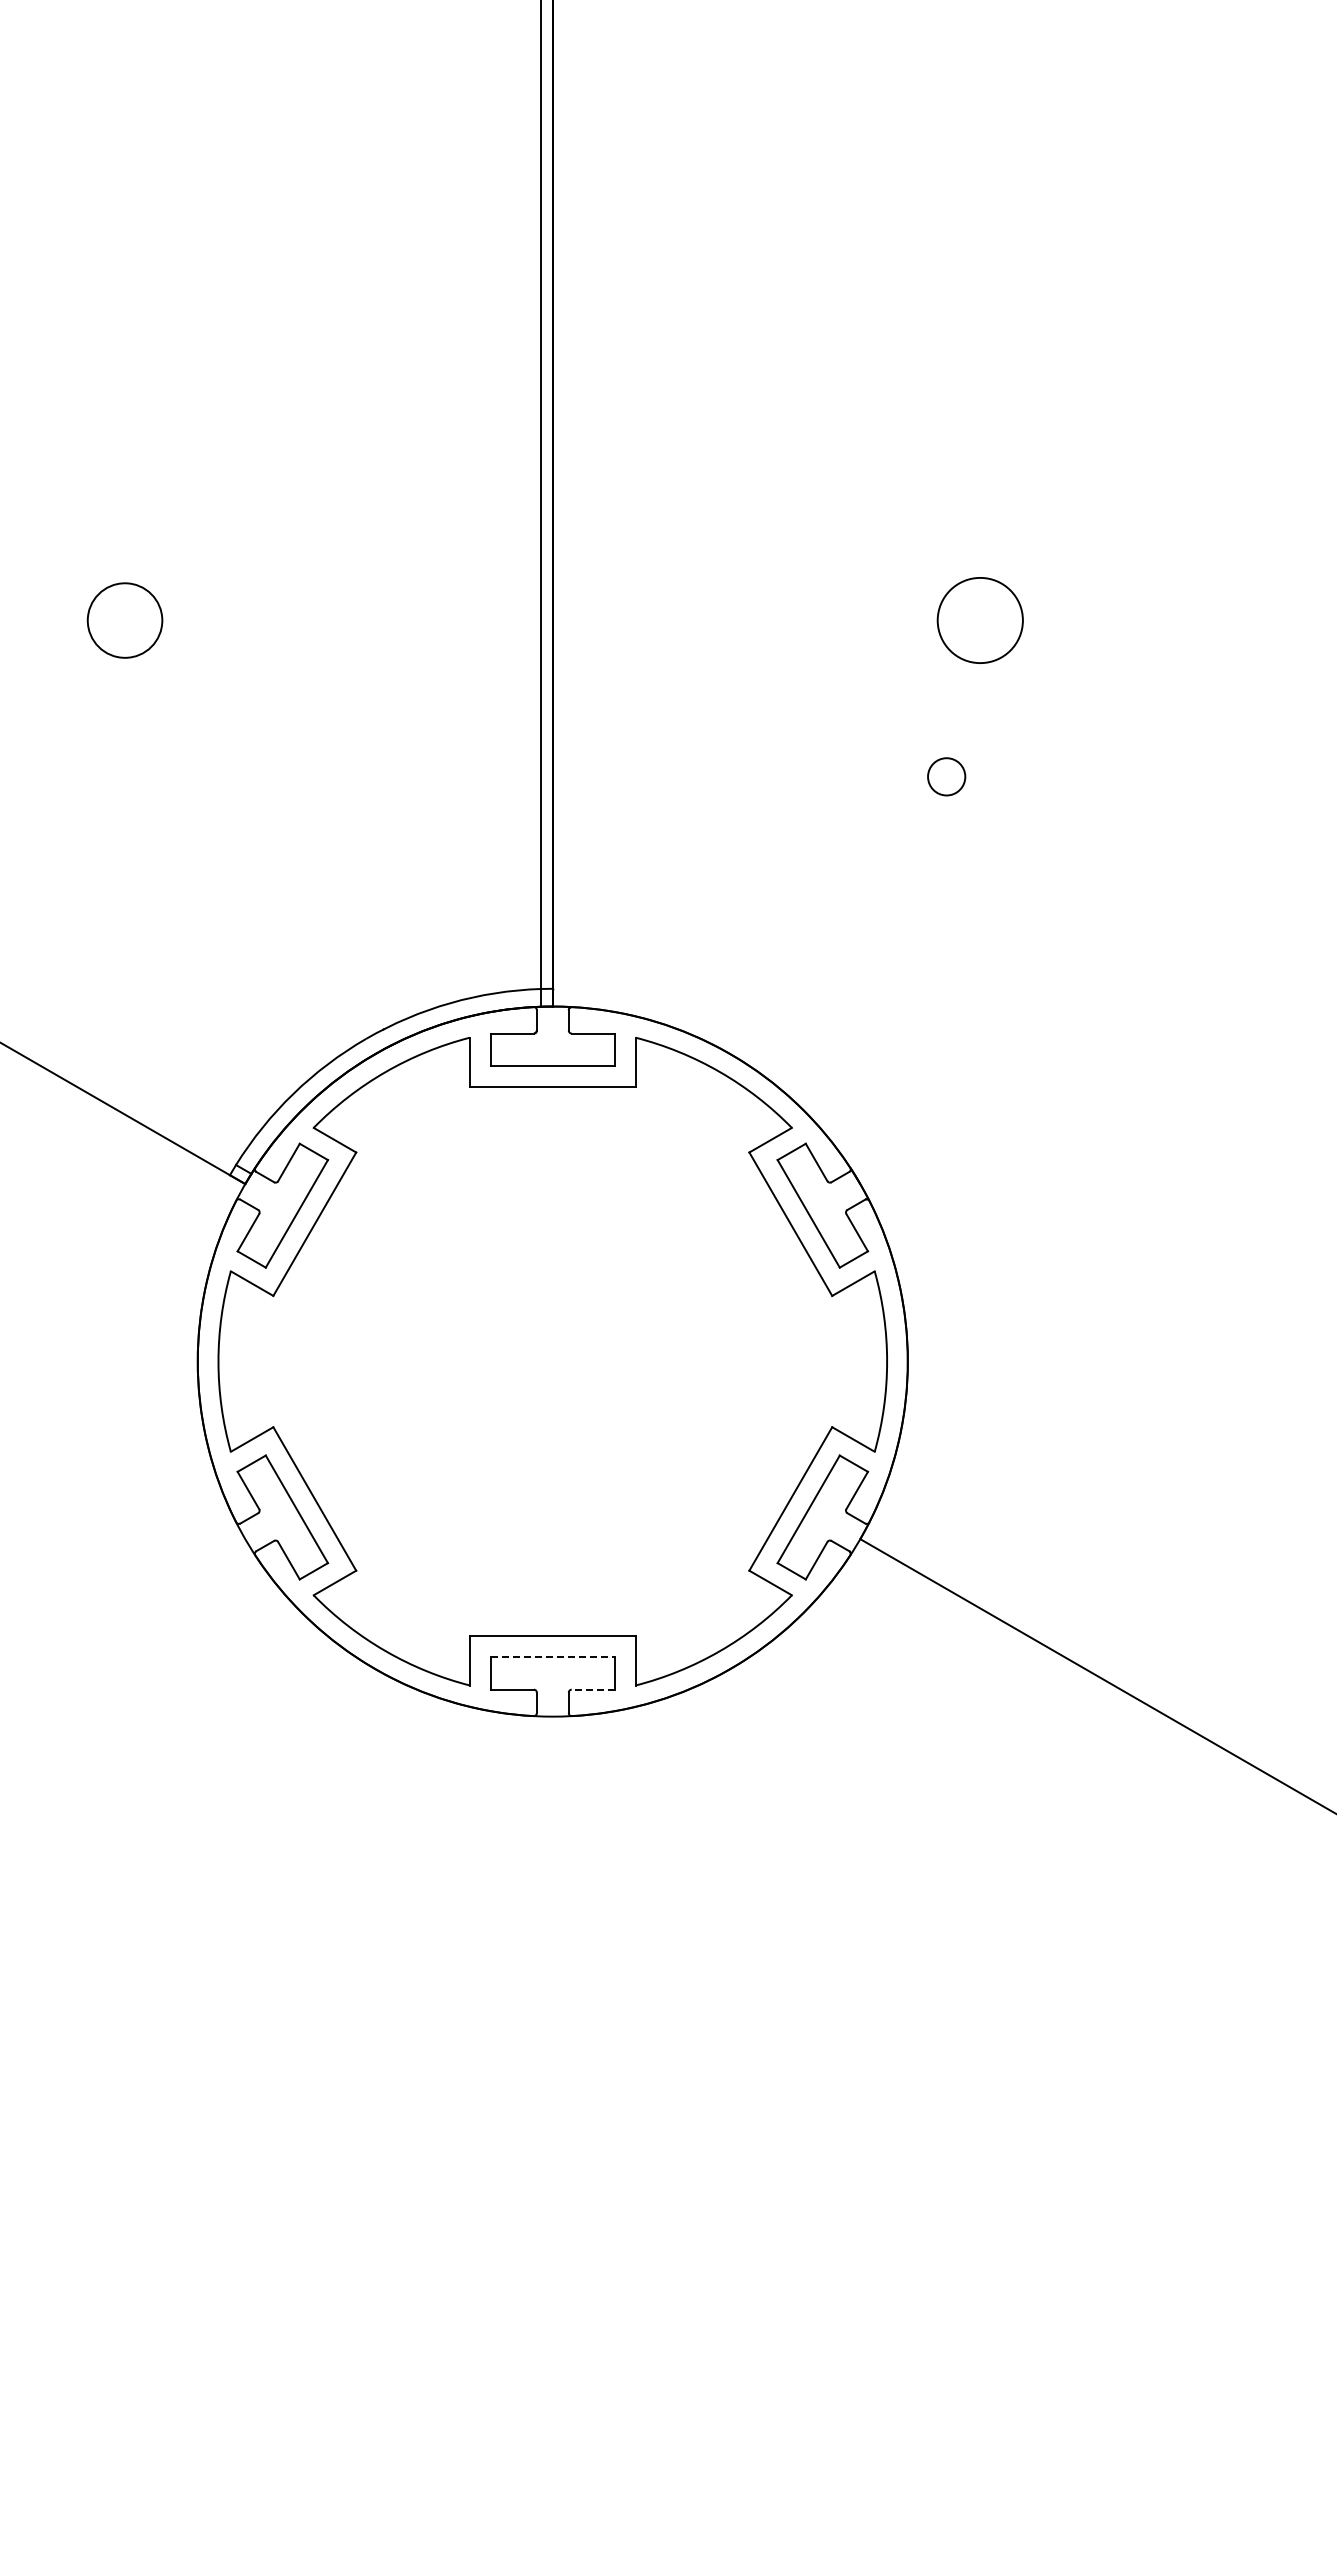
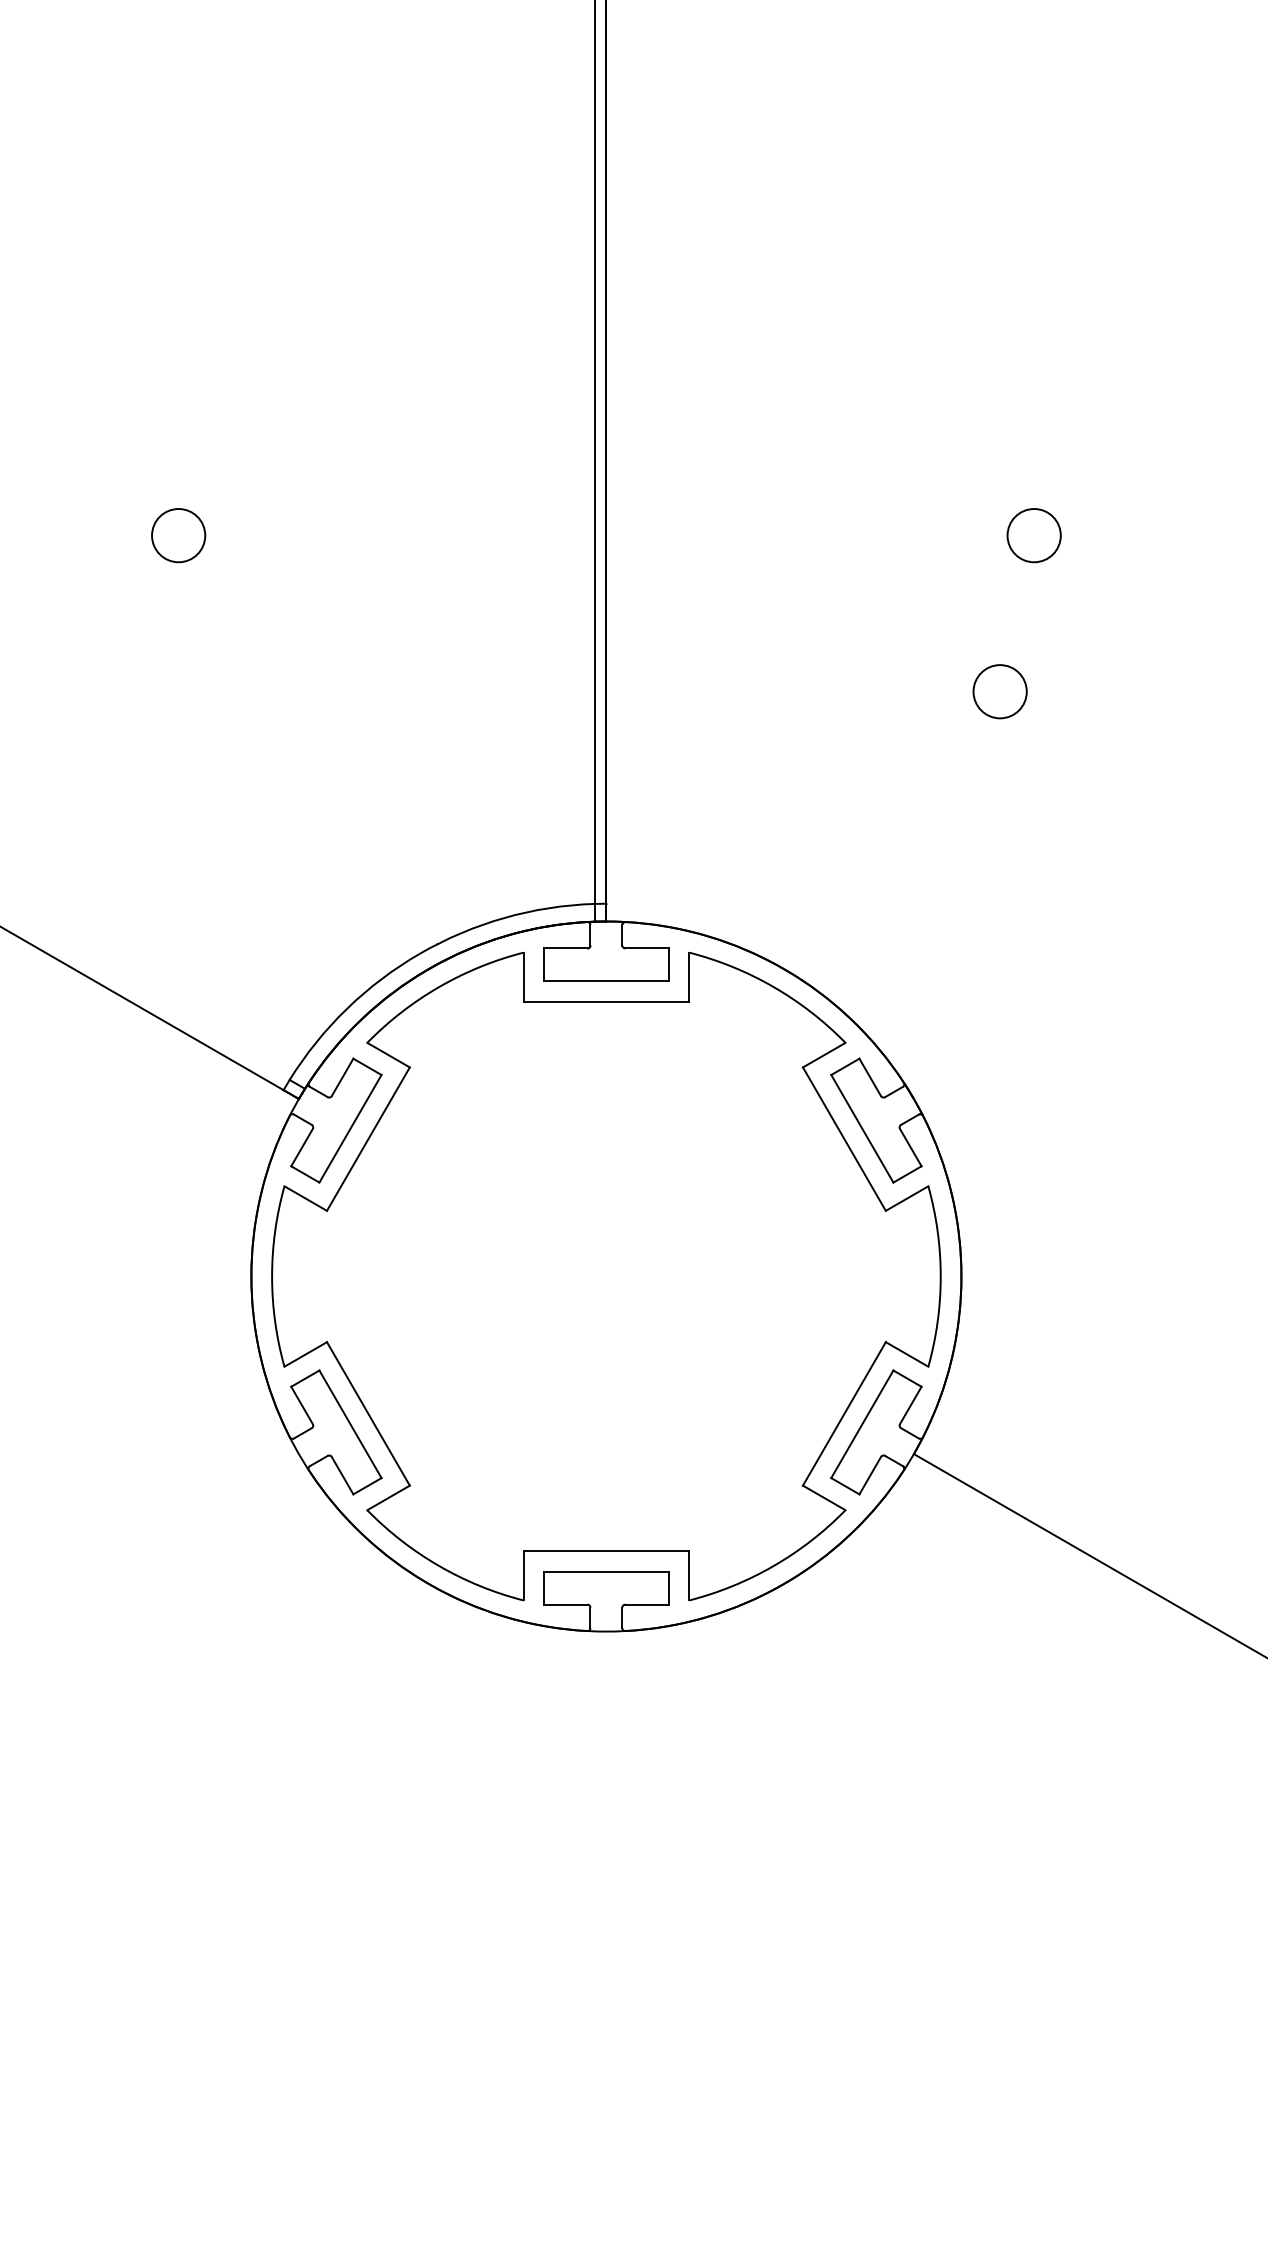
circle: (124, 620) -> (178, 535), size x0.71
circle: (980, 620) -> (1034, 535), size x0.62
circle: (946, 776) -> (1000, 691), size x1.43
line: (553, 1657) -> (607, 1572), dashed -> solid
line: (593, 1689) -> (647, 1604), dashed -> solid

